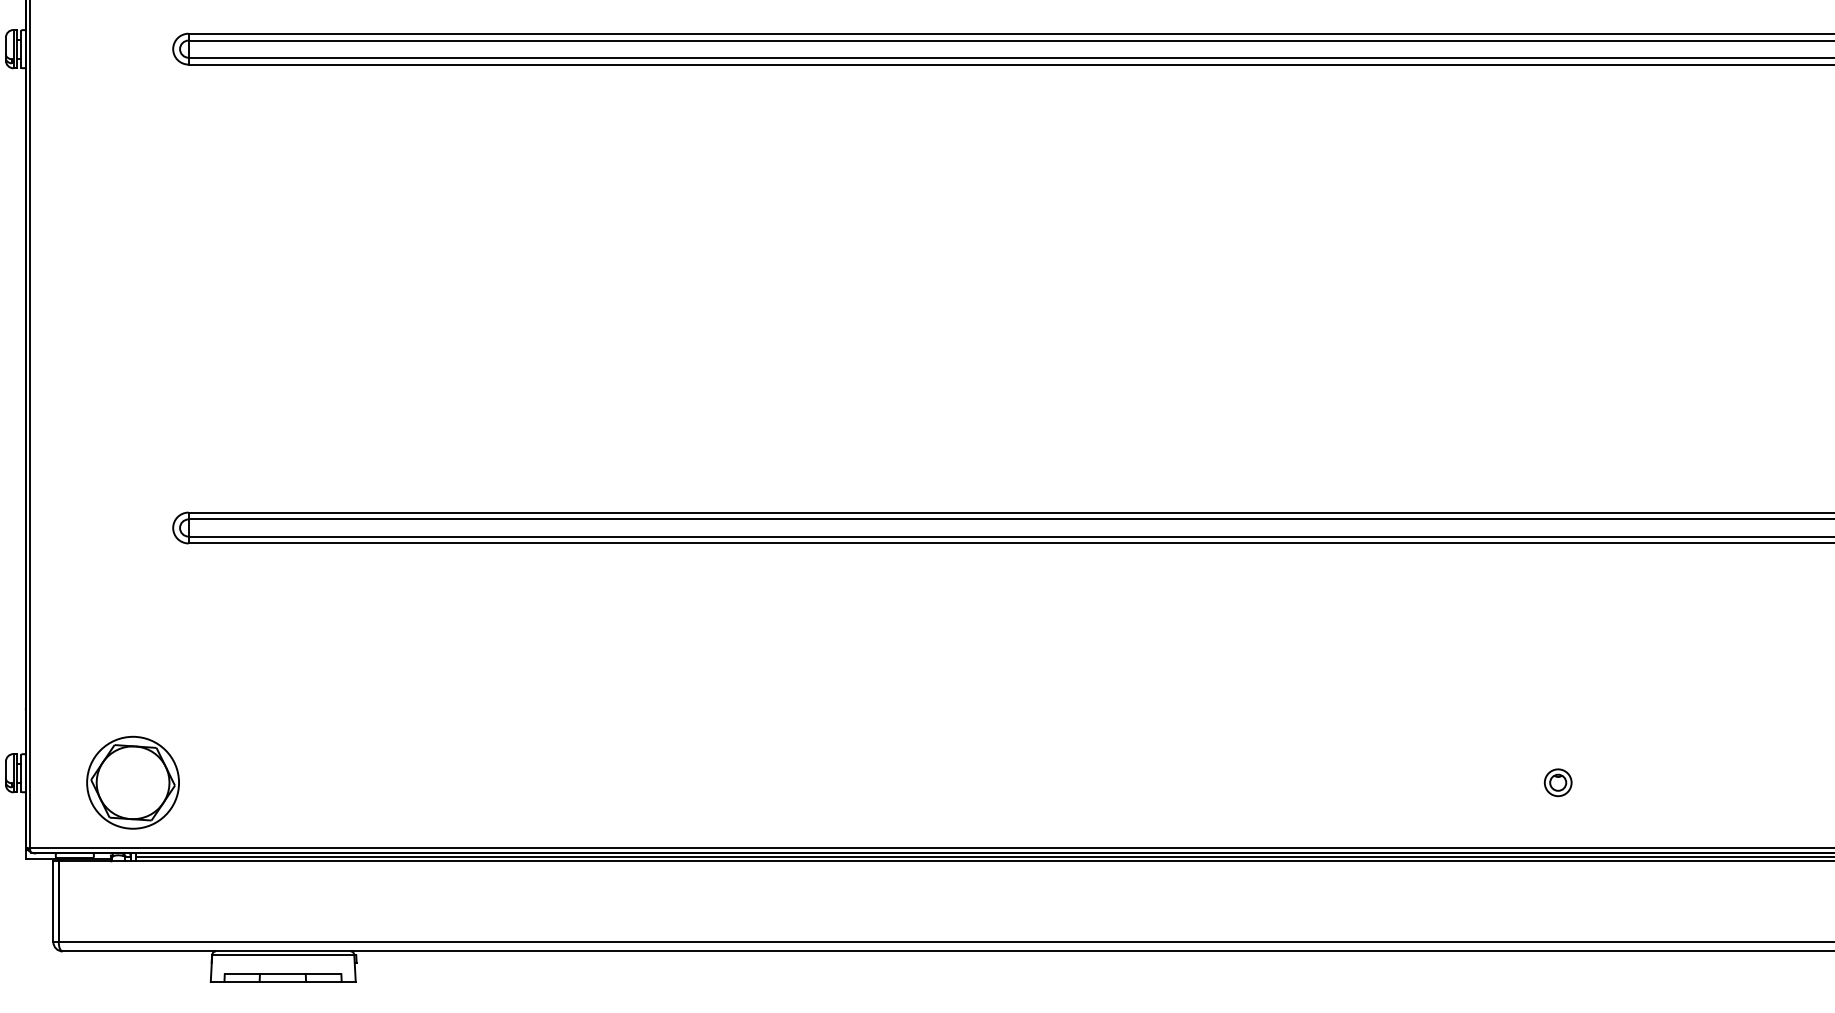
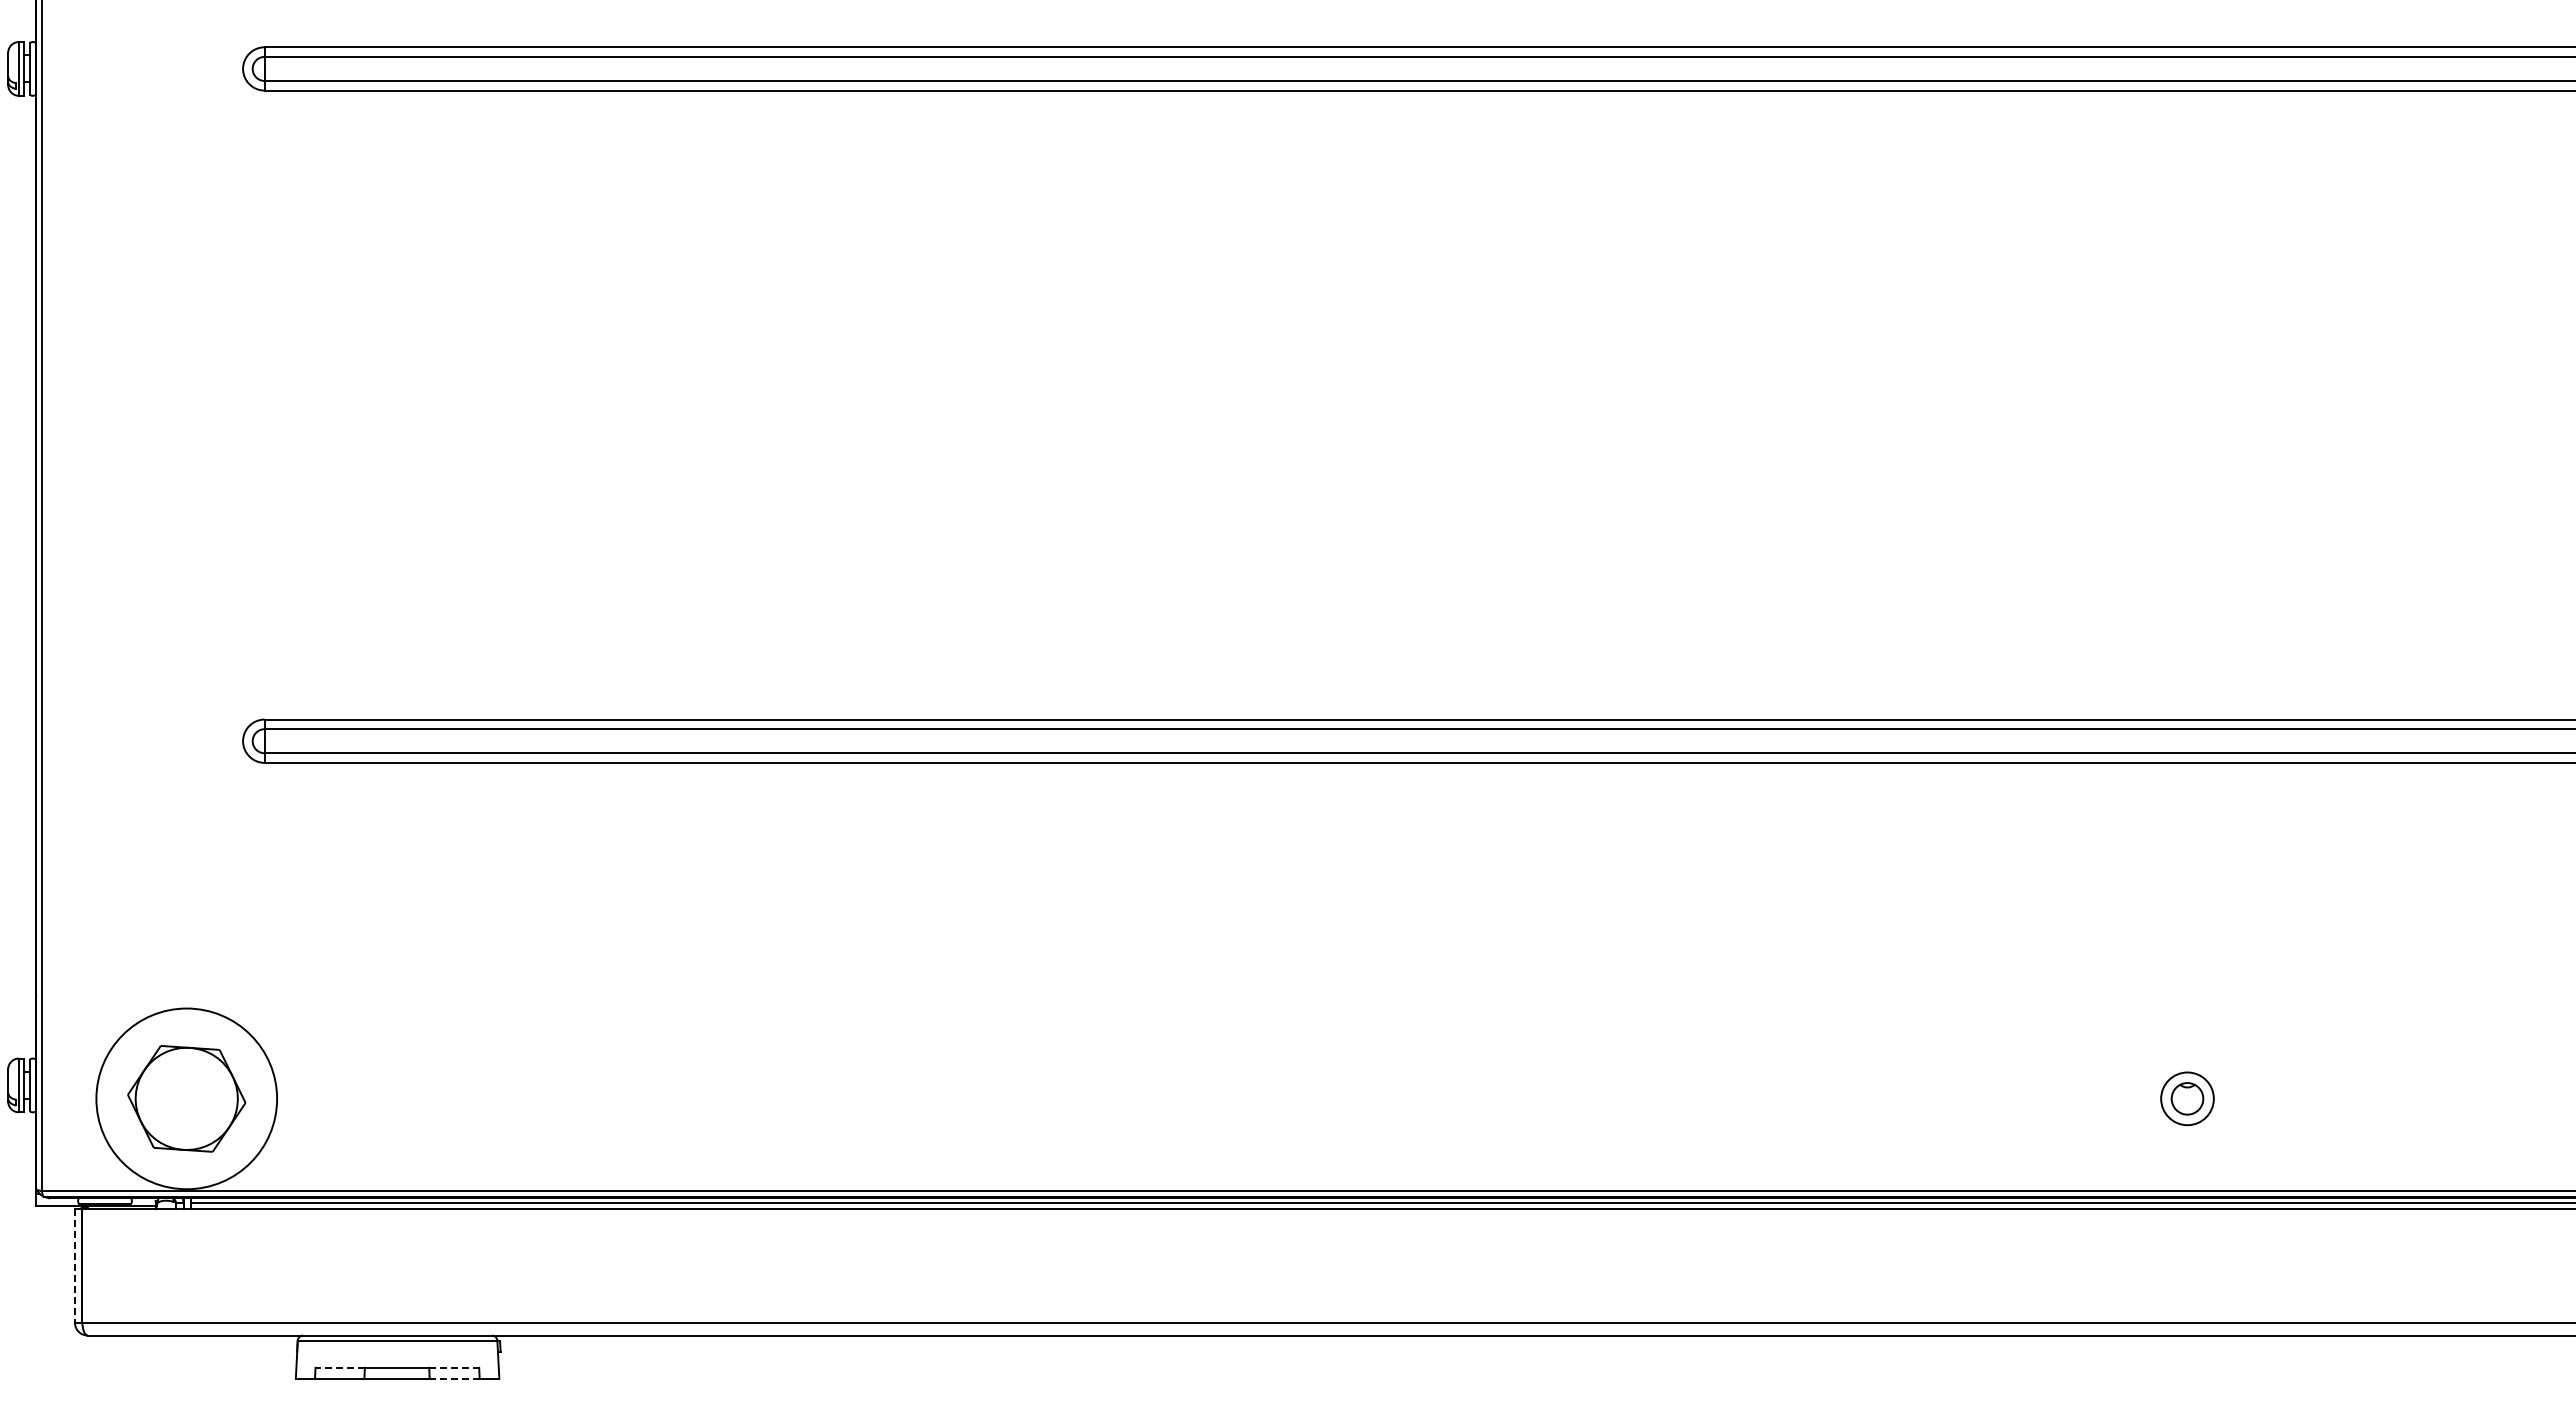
circle: (132, 782) -> (186, 1098), size x1.4
part: (1558, 782) -> (2187, 1098), size x1.4
line: (53, 901) -> (74, 1265), solid -> dashed
line: (242, 974) -> (340, 1367), solid -> dashed
line: (323, 974) -> (454, 1367), solid -> dashed
line: (323, 981) -> (454, 1378), solid -> dashed

